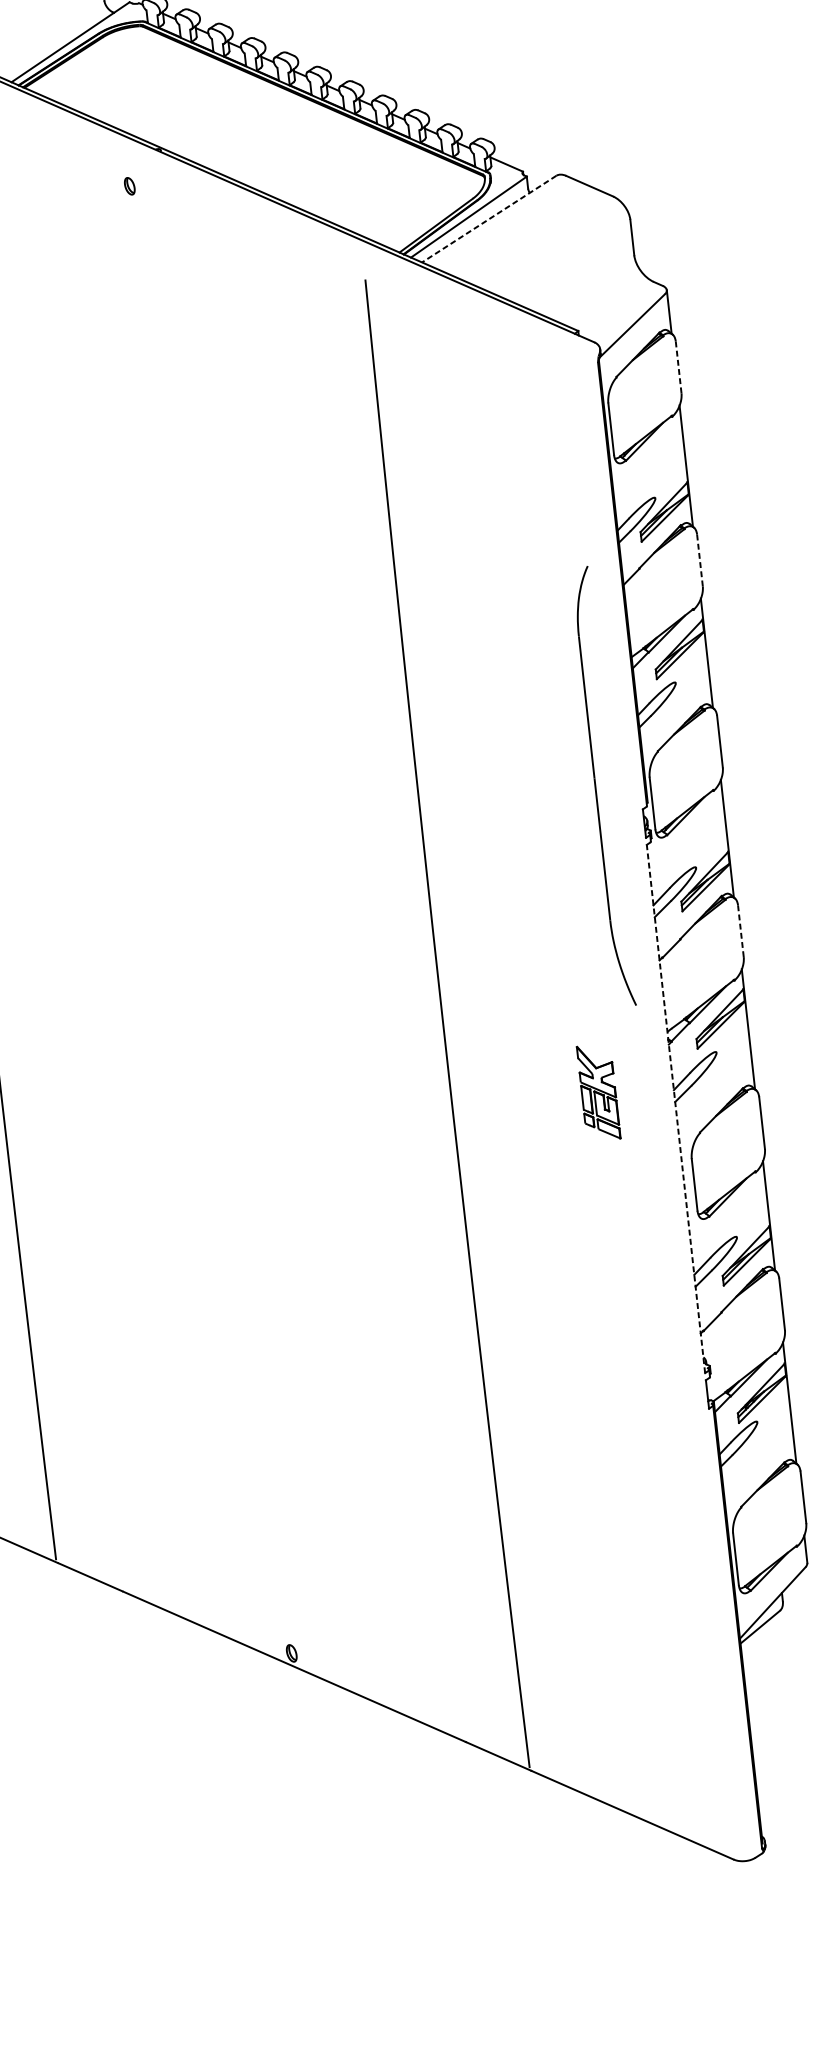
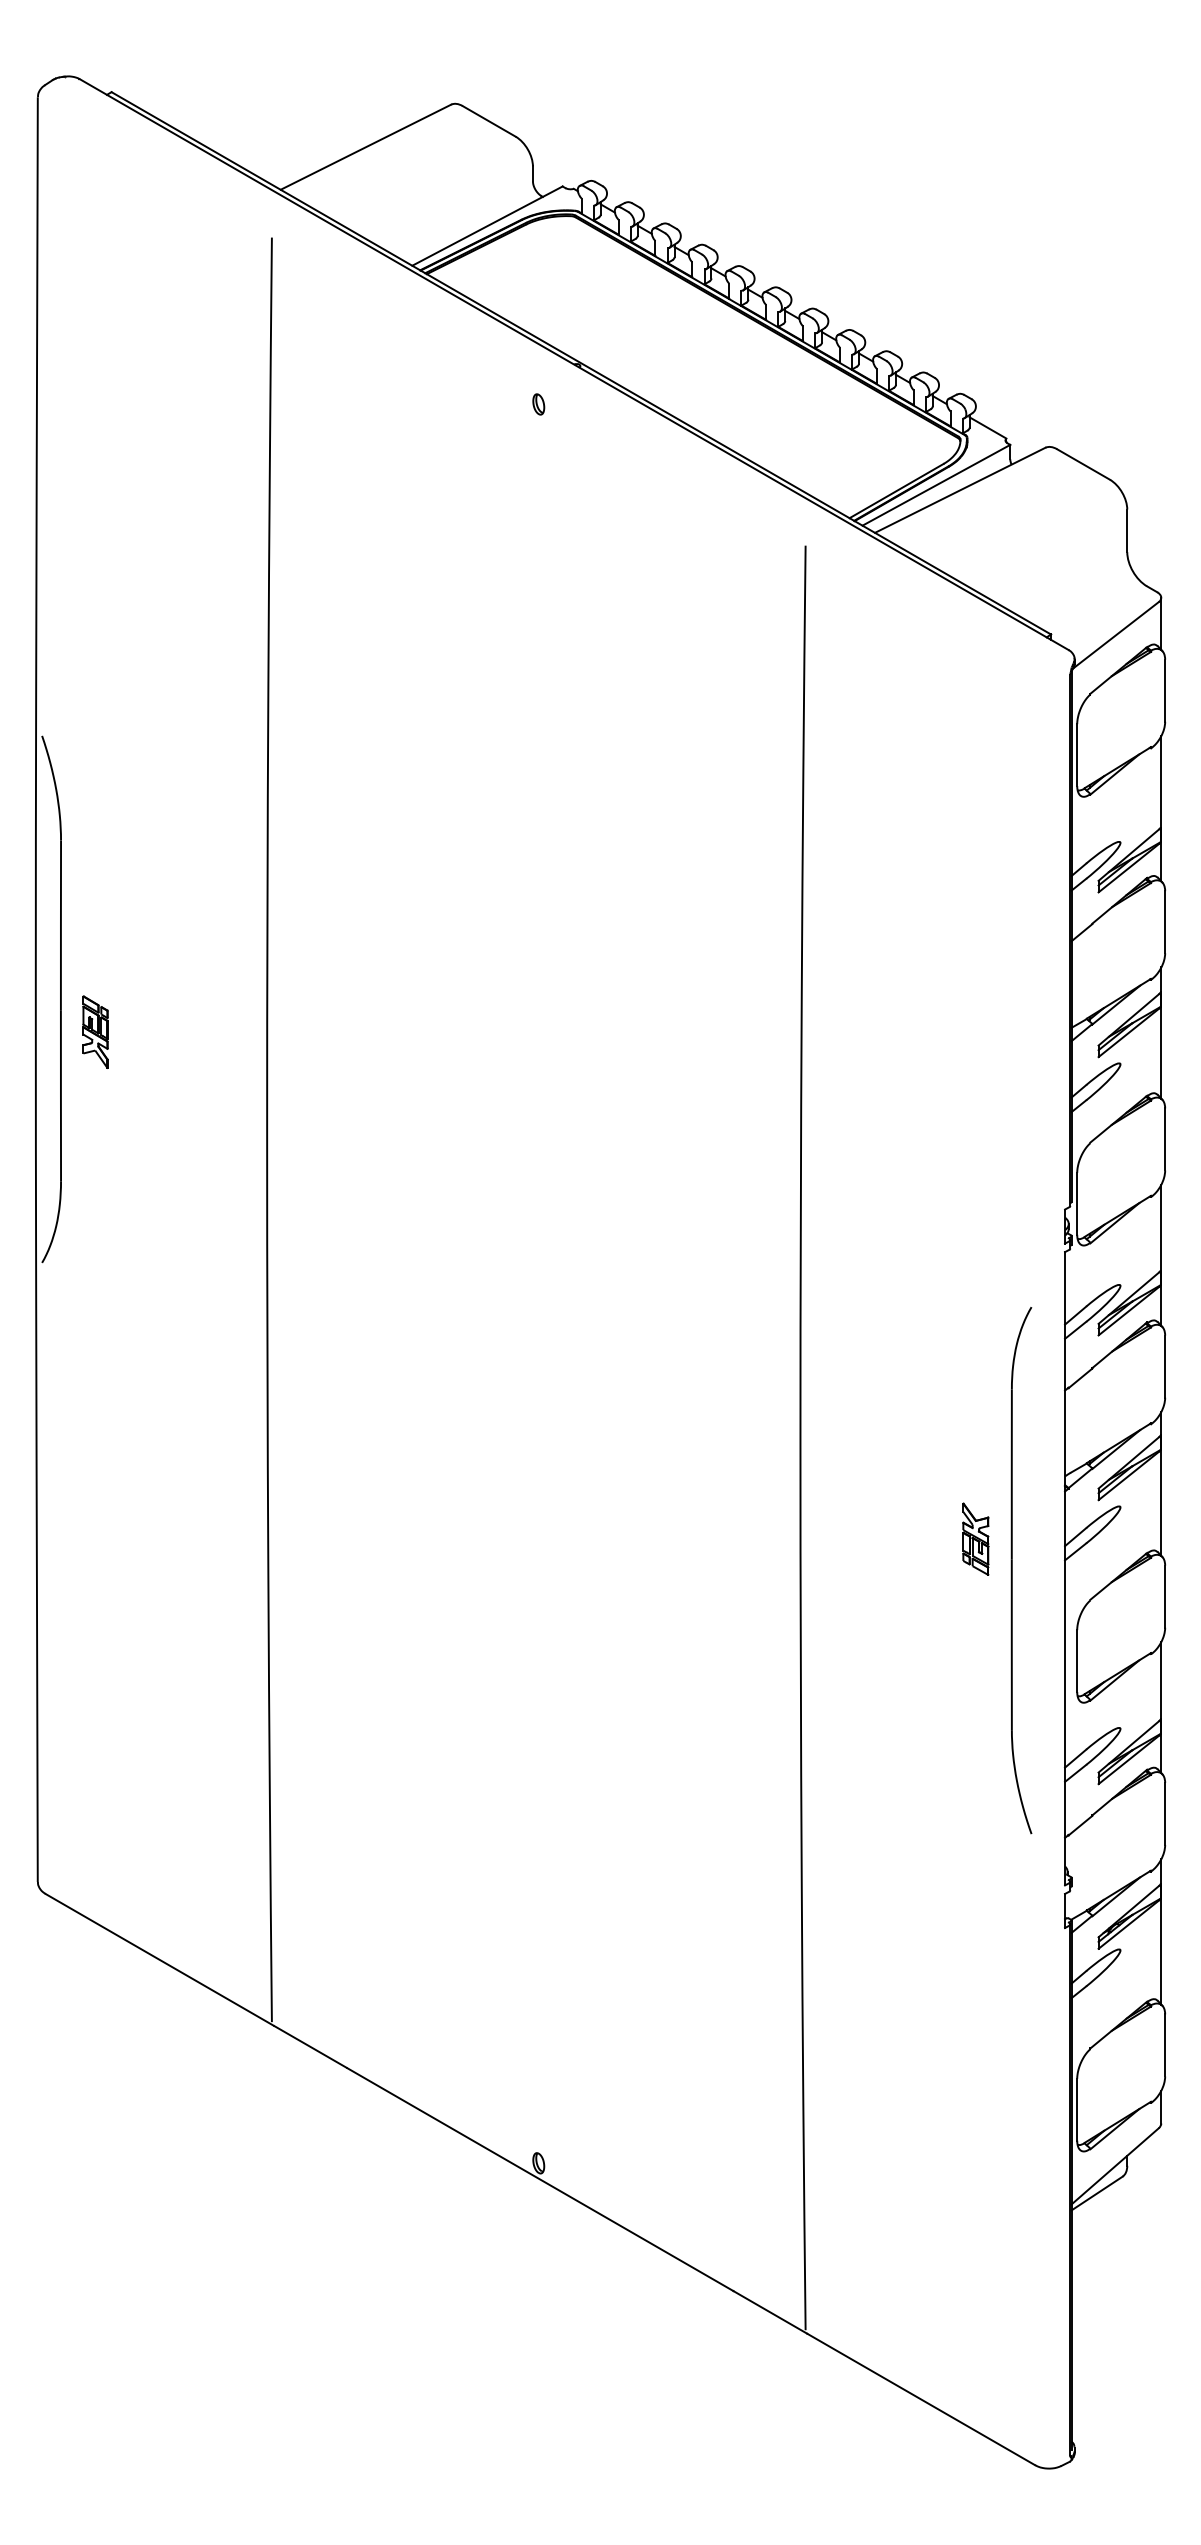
line: (488, 219) -> (959, 490), dashed -> solid
line: (678, 368) -> (1165, 691), dashed -> solid
line: (700, 560) -> (1165, 922), dashed -> solid
part: (596, 787) -> (1012, 1570), moved
line: (741, 931) -> (1165, 1367), dashed -> solid
part: (598, 1092) -> (975, 1538), size x0.62
line: (676, 1108) -> (1065, 1568), dashed -> solid

